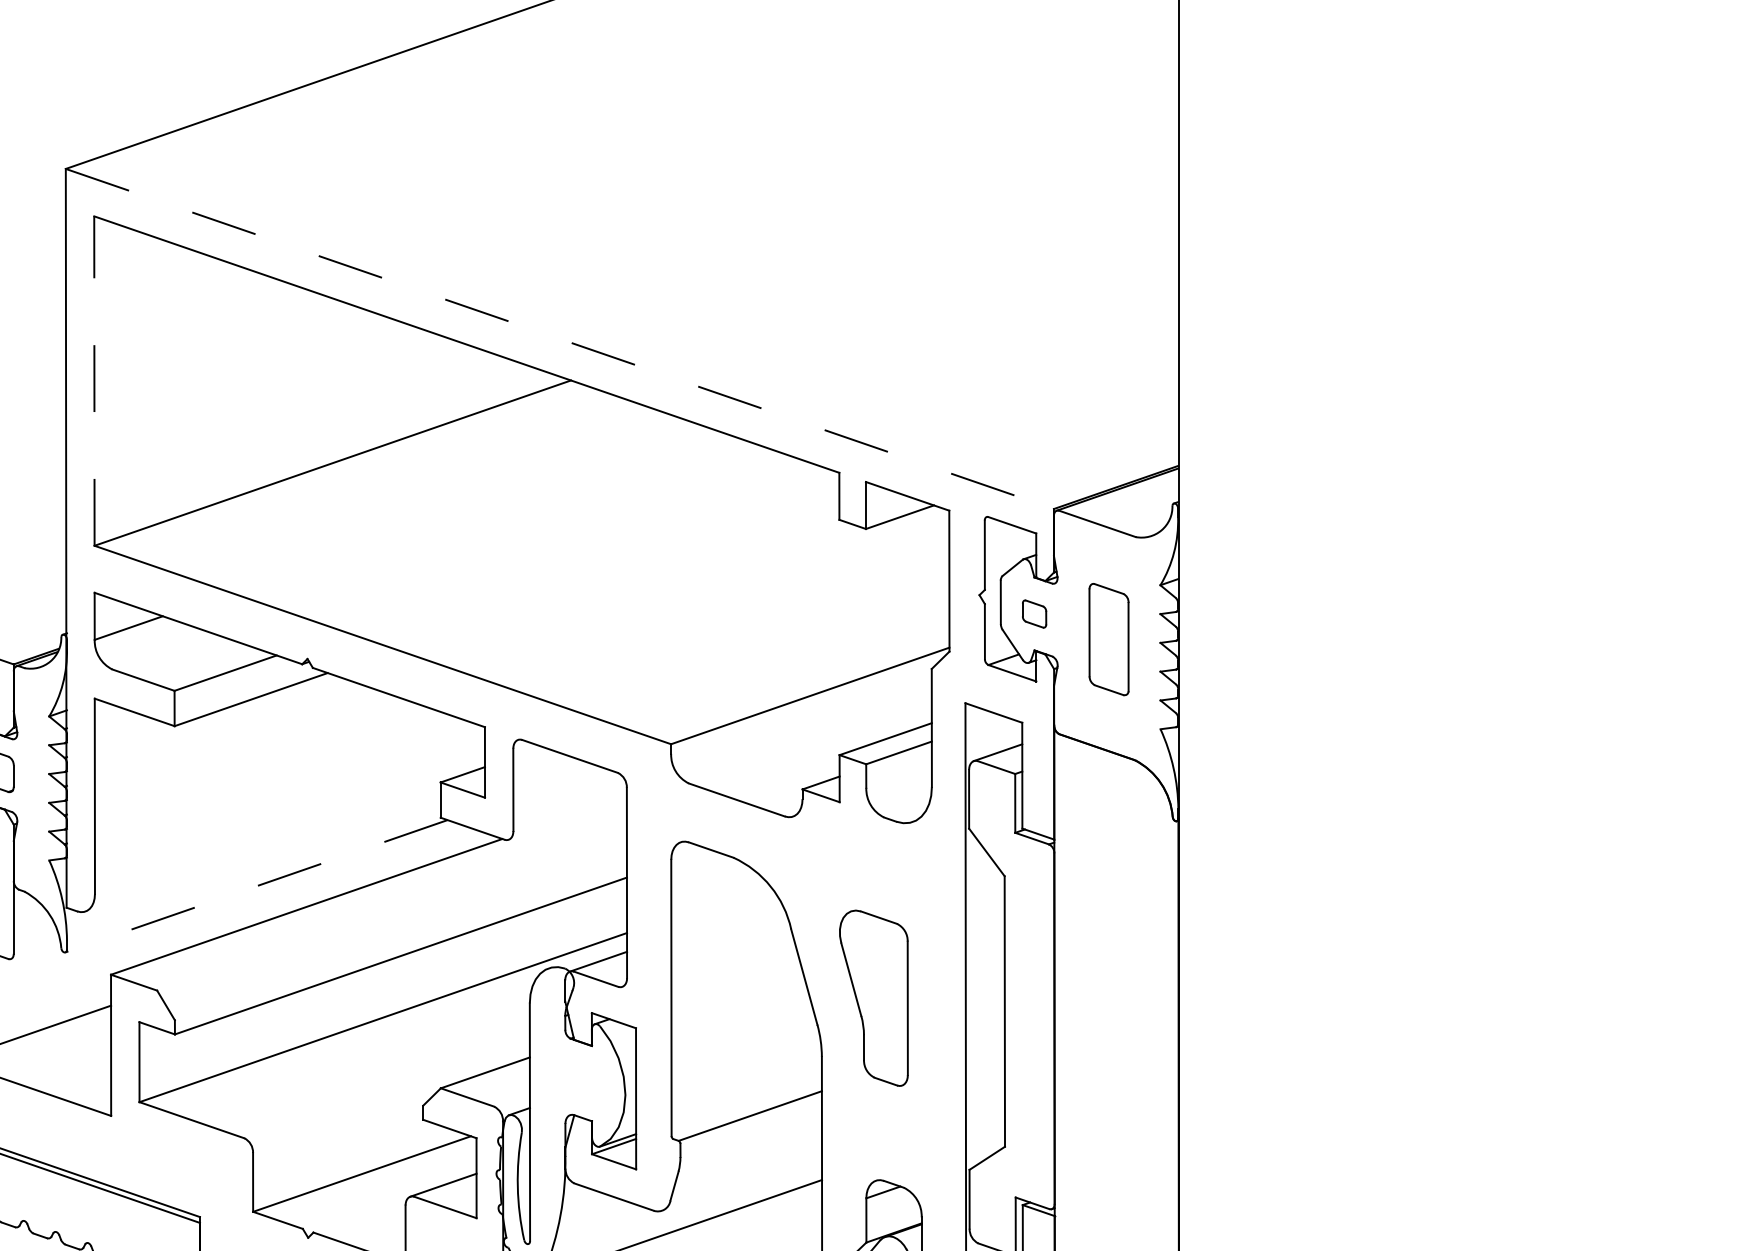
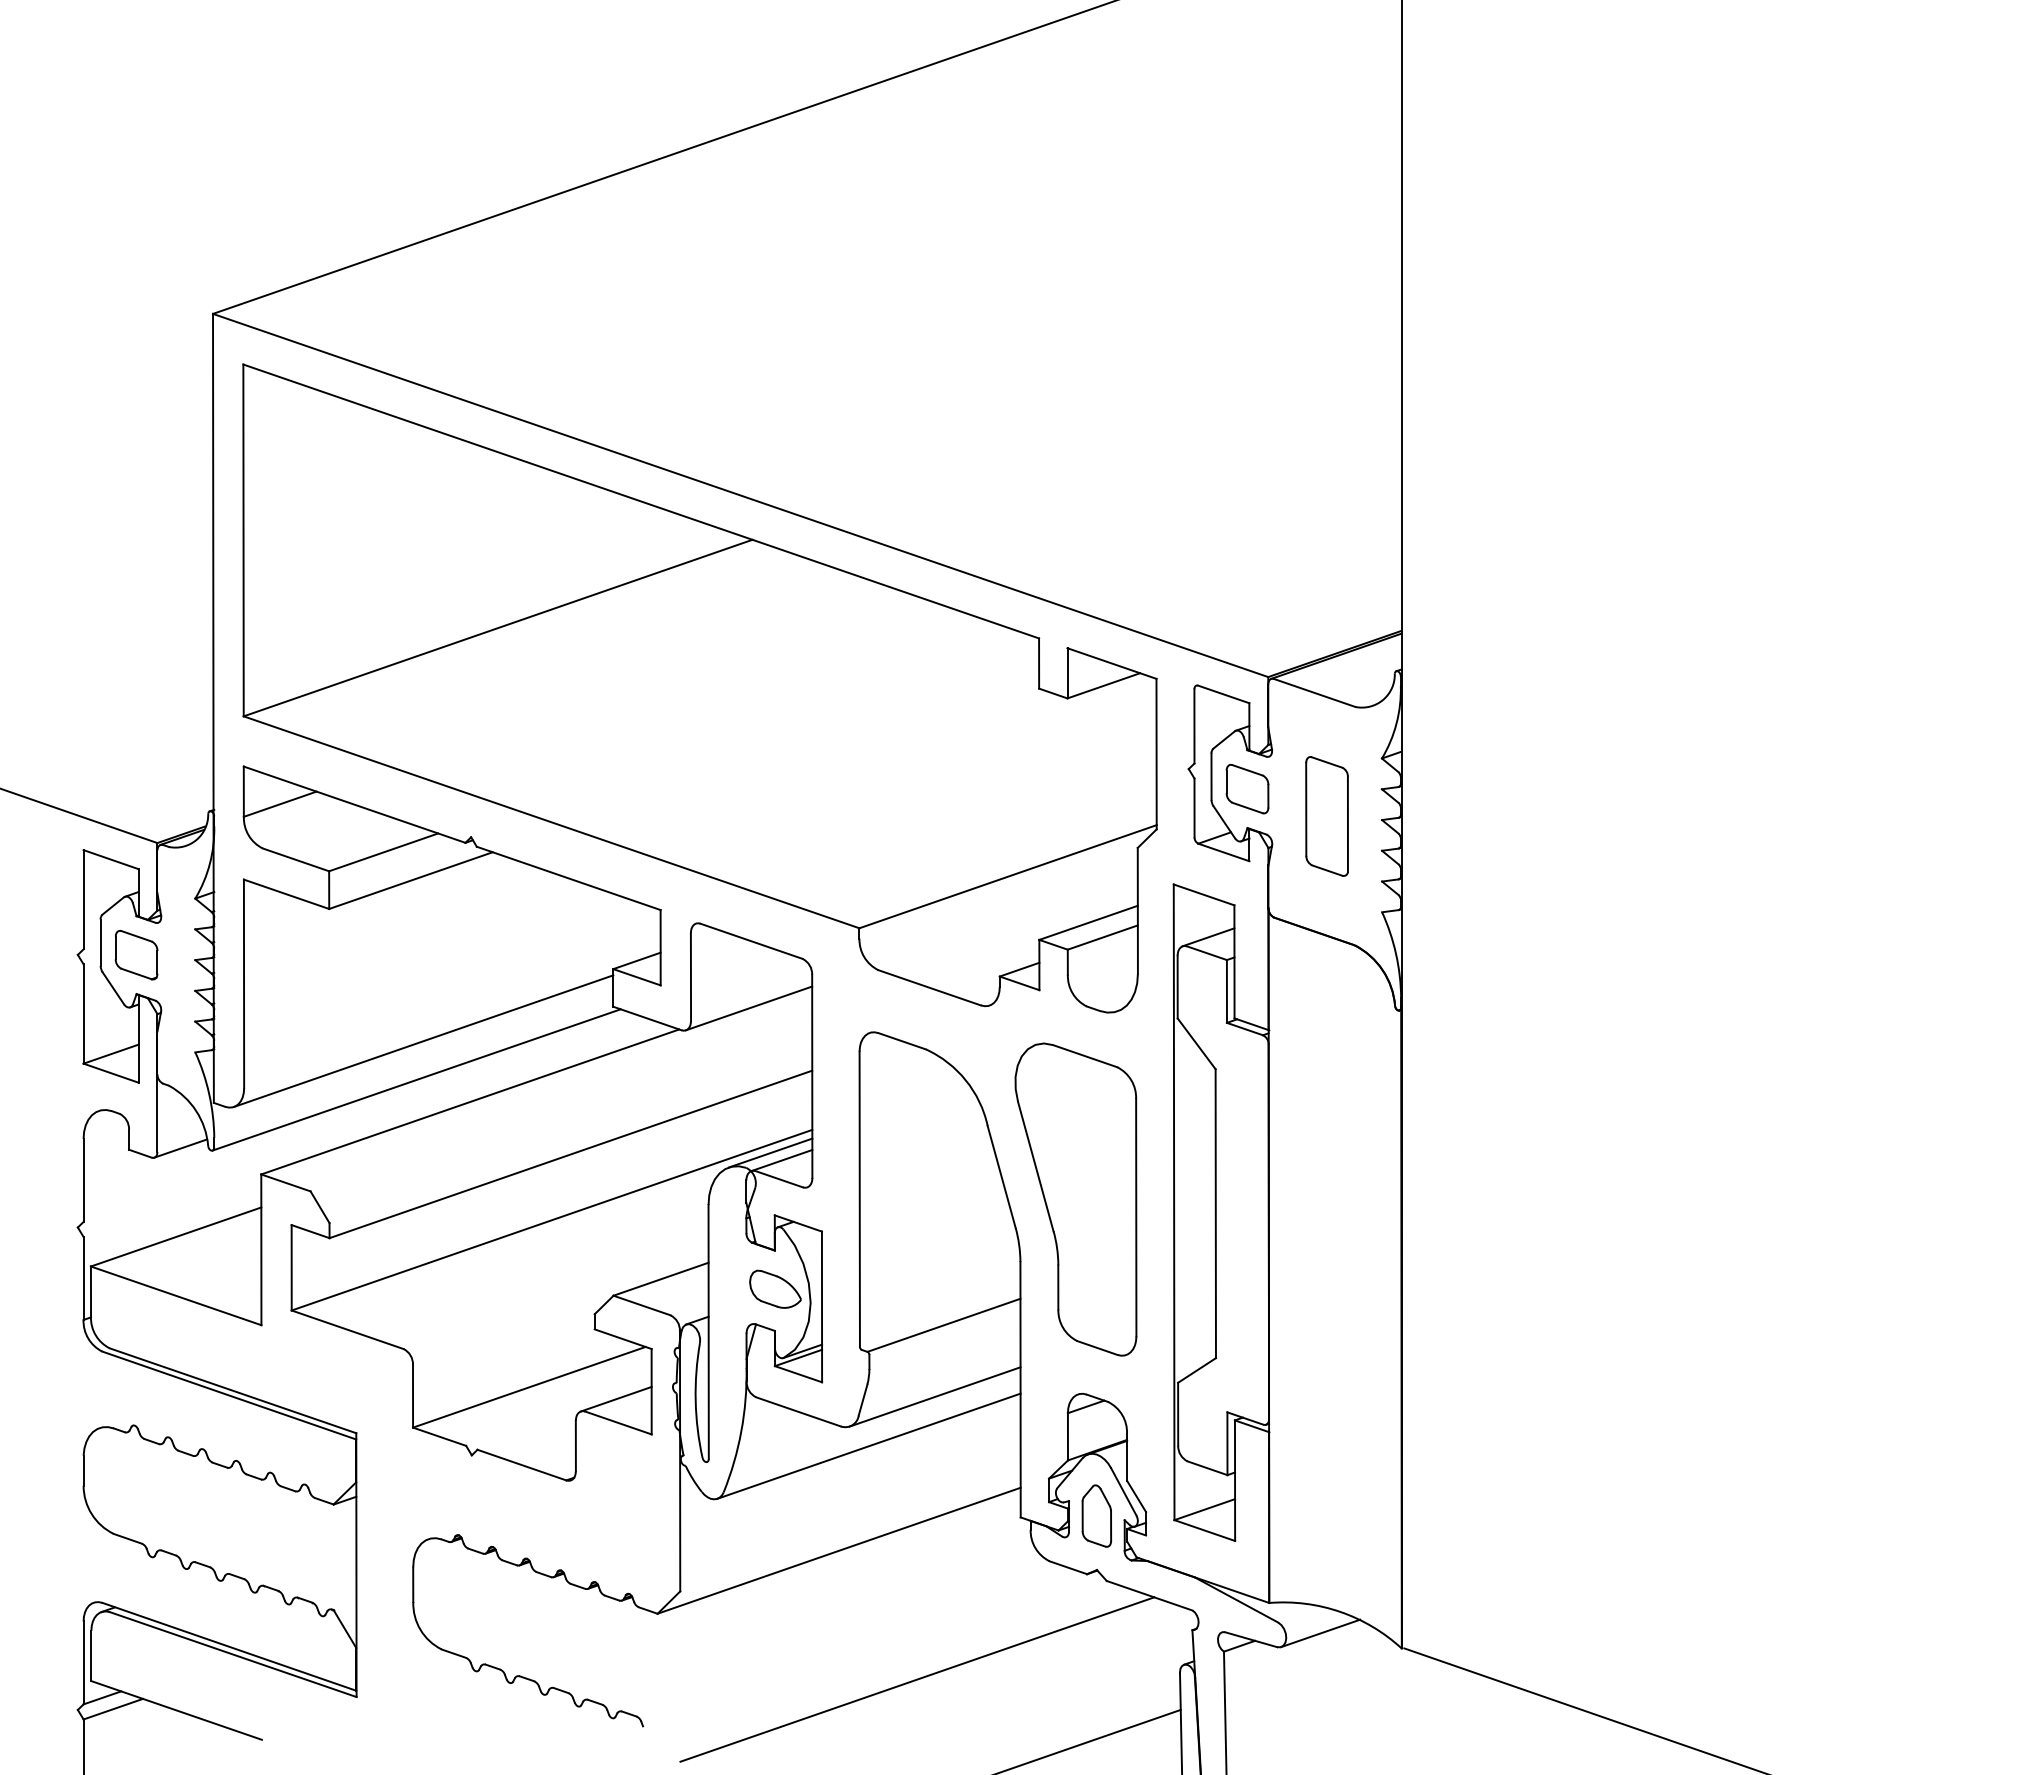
line: (559, 338) -> (740, 495), dashed -> solid
line: (94, 381) -> (243, 540), dashed -> solid
part: (1034, 614) -> (1247, 789), size x1.67
line: (567, 819) -> (748, 1008), added
line: (262, 849) -> (423, 1040), added
line: (256, 885) -> (416, 1079), dashed -> solid
line: (35, 950) -> (180, 1148), added
line: (587, 954) -> (770, 1152), added
part: (873, 998) -> (1075, 1199), size x1.67
part: (592, 1081) -> (775, 1288), added
line: (741, 1182) -> (934, 1396), added

